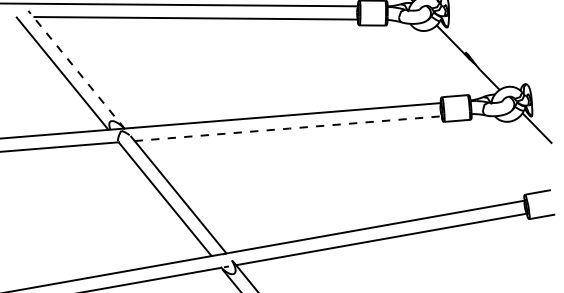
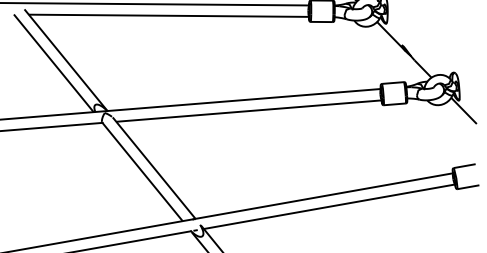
line: (77, 70) -> (66, 60), dashed -> solid
line: (288, 129) -> (249, 111), dashed -> solid

